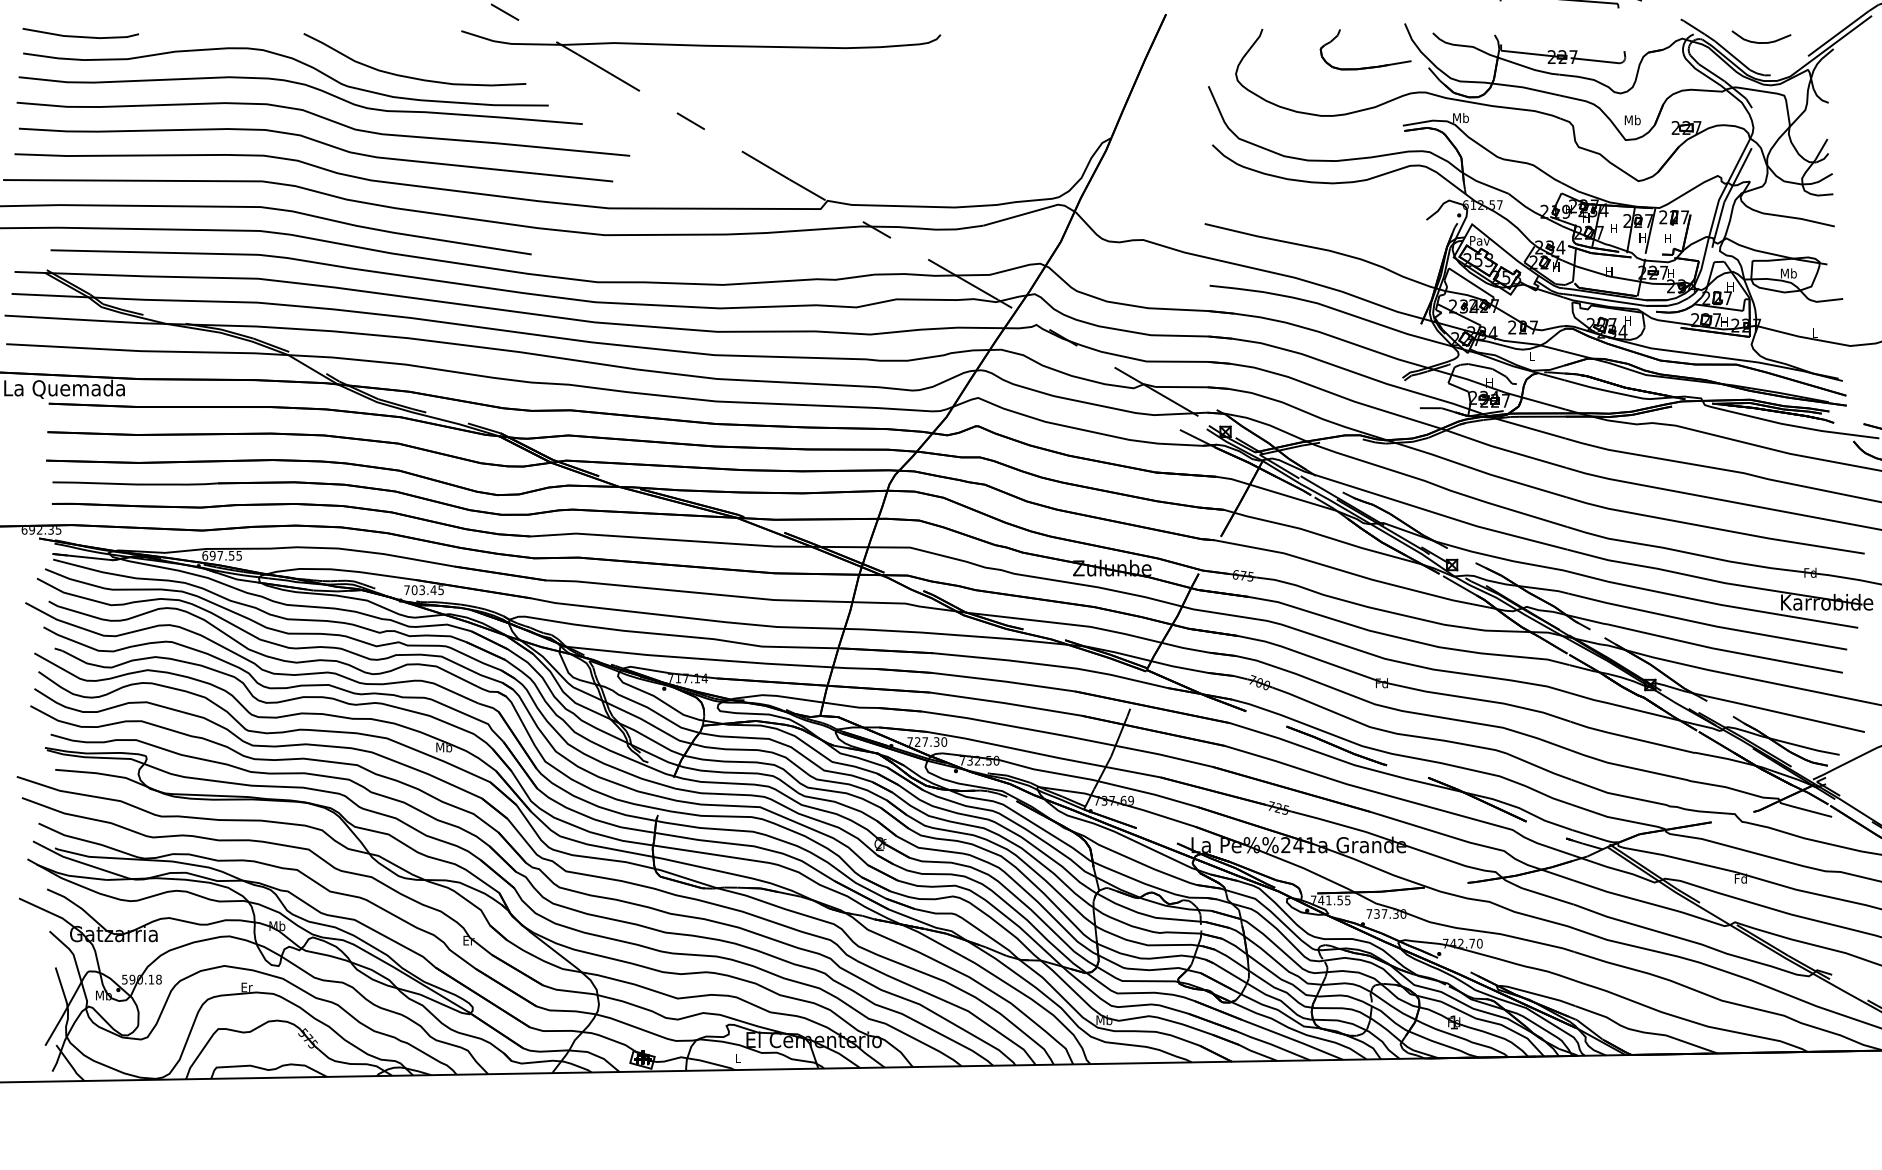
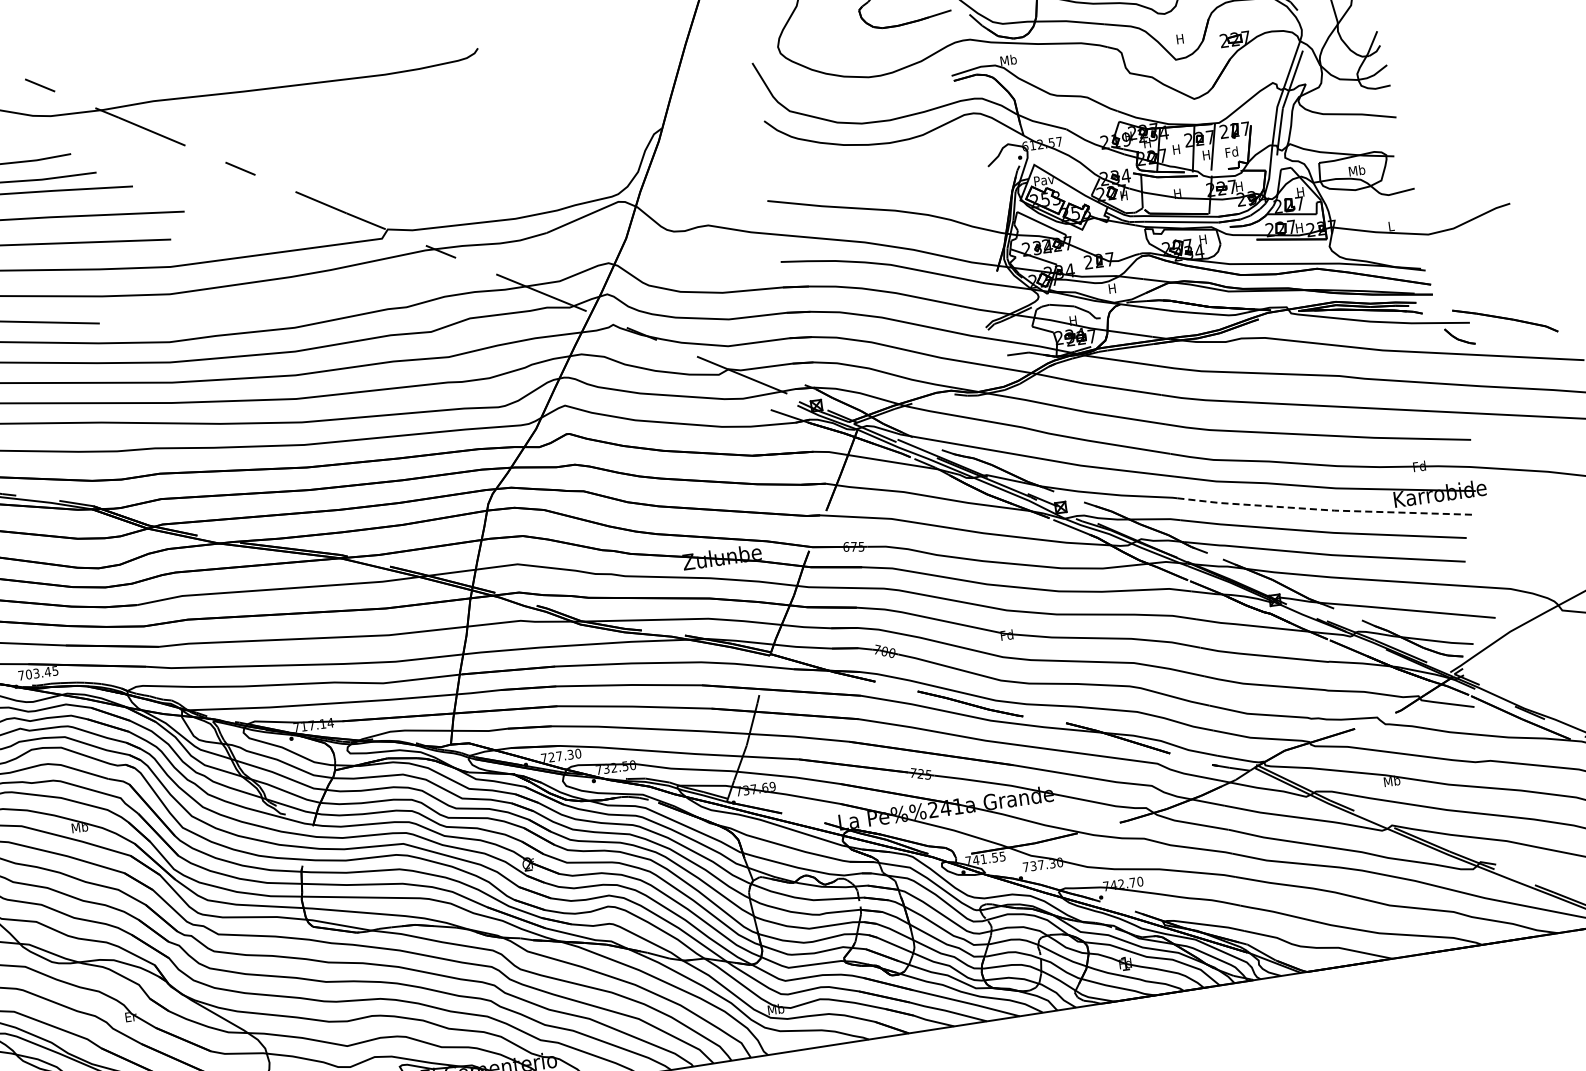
text: (1632, 120) -> (1180, 39), Mb -> H
text: (1668, 238) -> (1232, 152), H -> Fd
text: (1532, 356) -> (1112, 288), L -> H
line: (1713, 603) -> (1326, 510), solid -> dashed
text: (1741, 878) -> (1392, 780), Fd -> Mb

